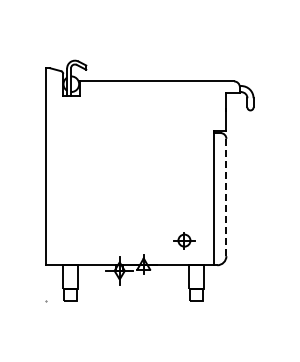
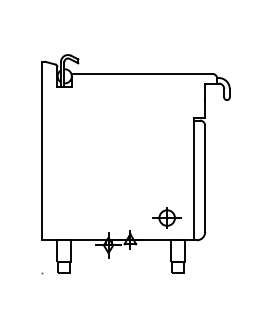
line: (226, 197) -> (205, 178), dashed -> solid
part: (184, 240) -> (167, 217), size x1.43

